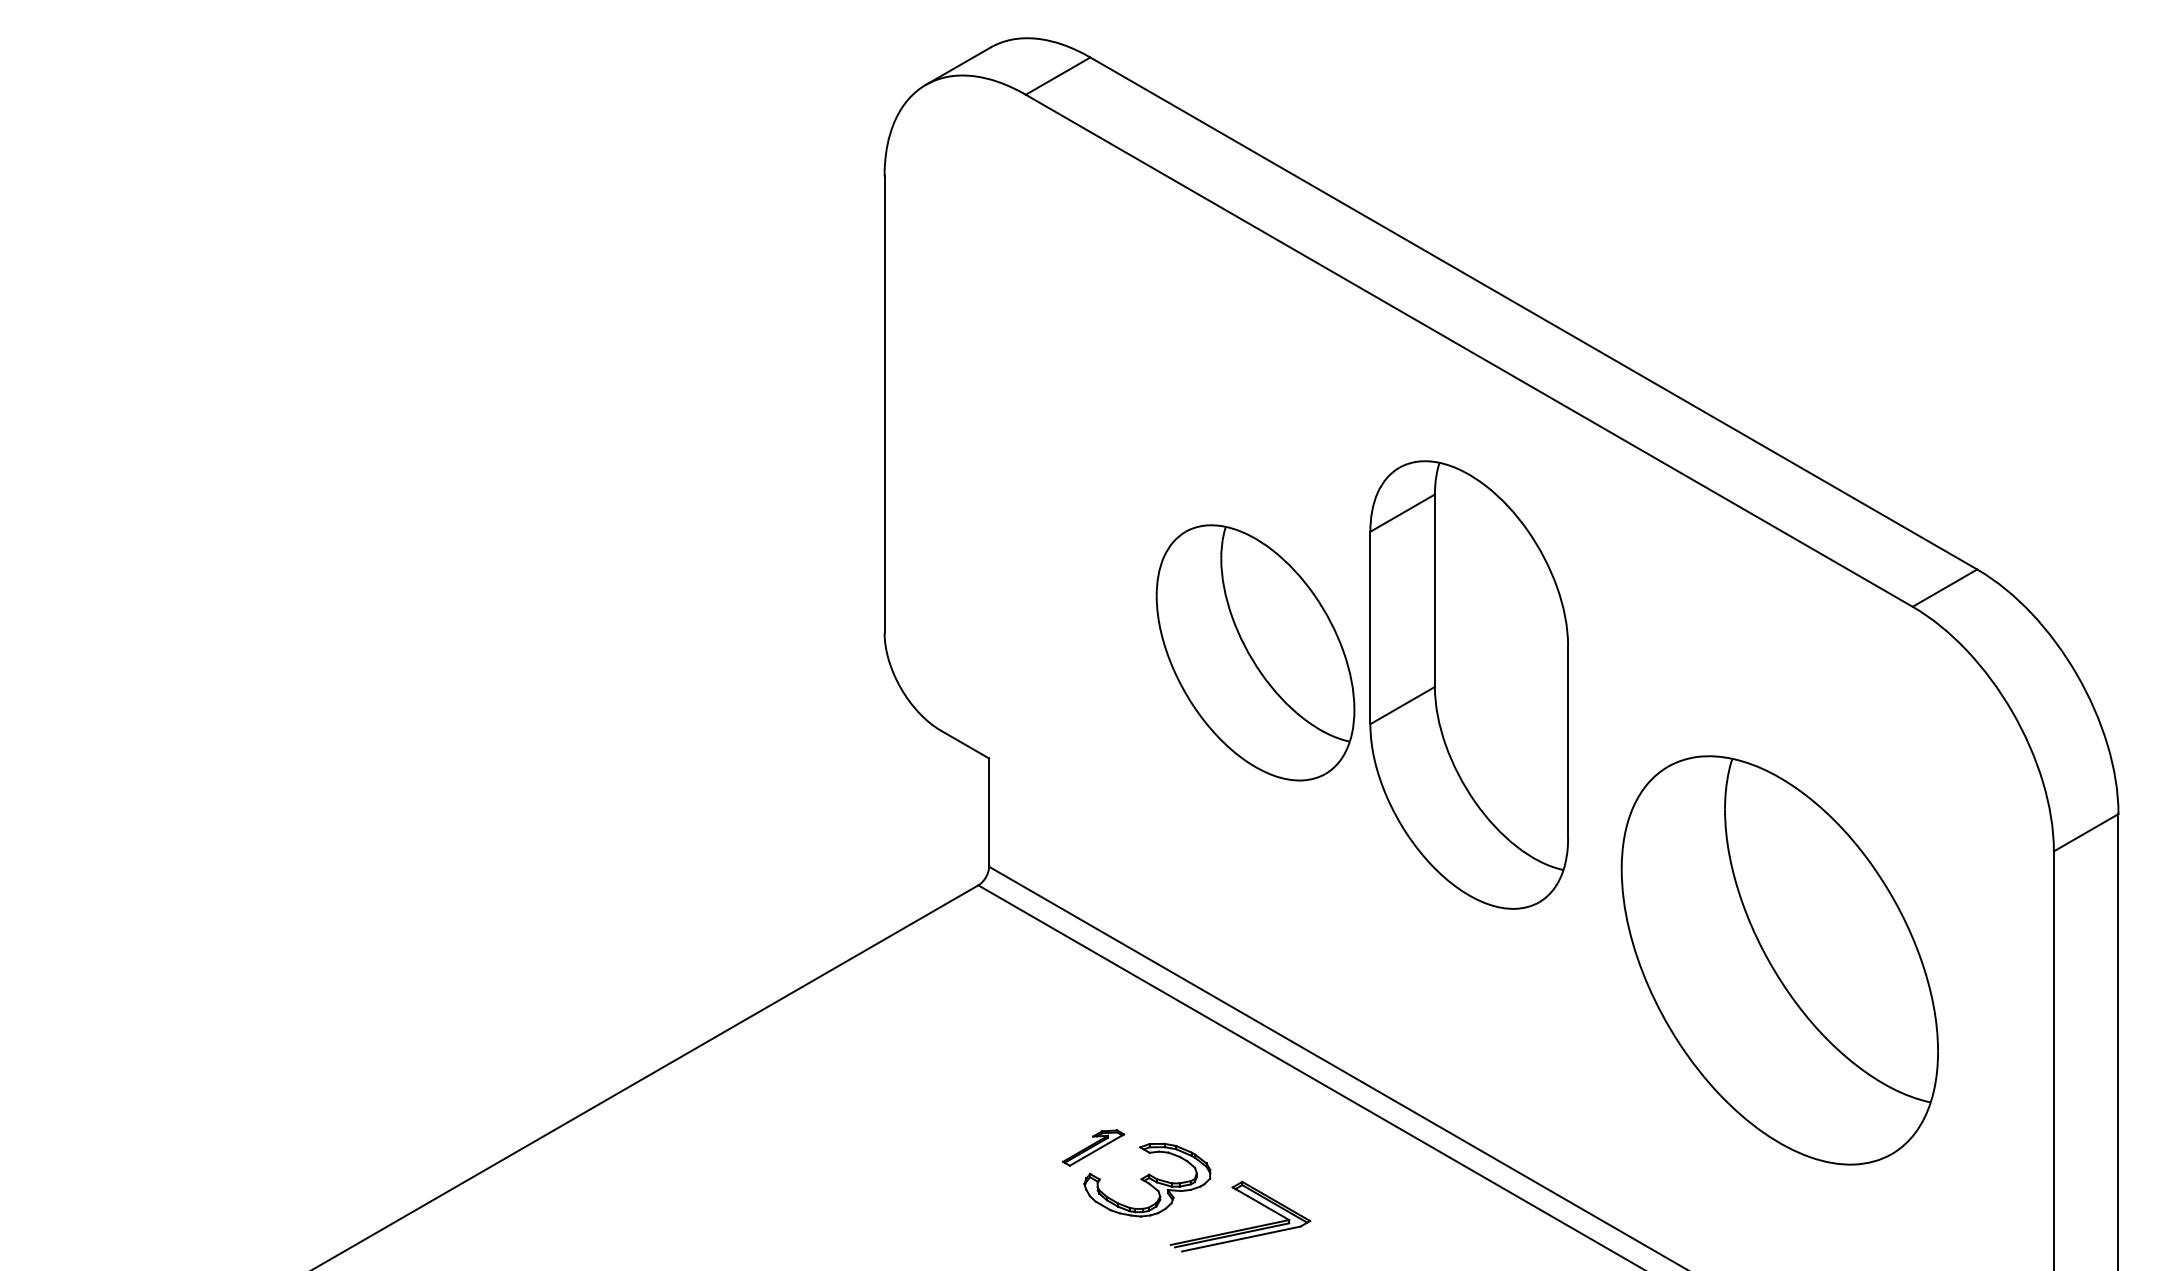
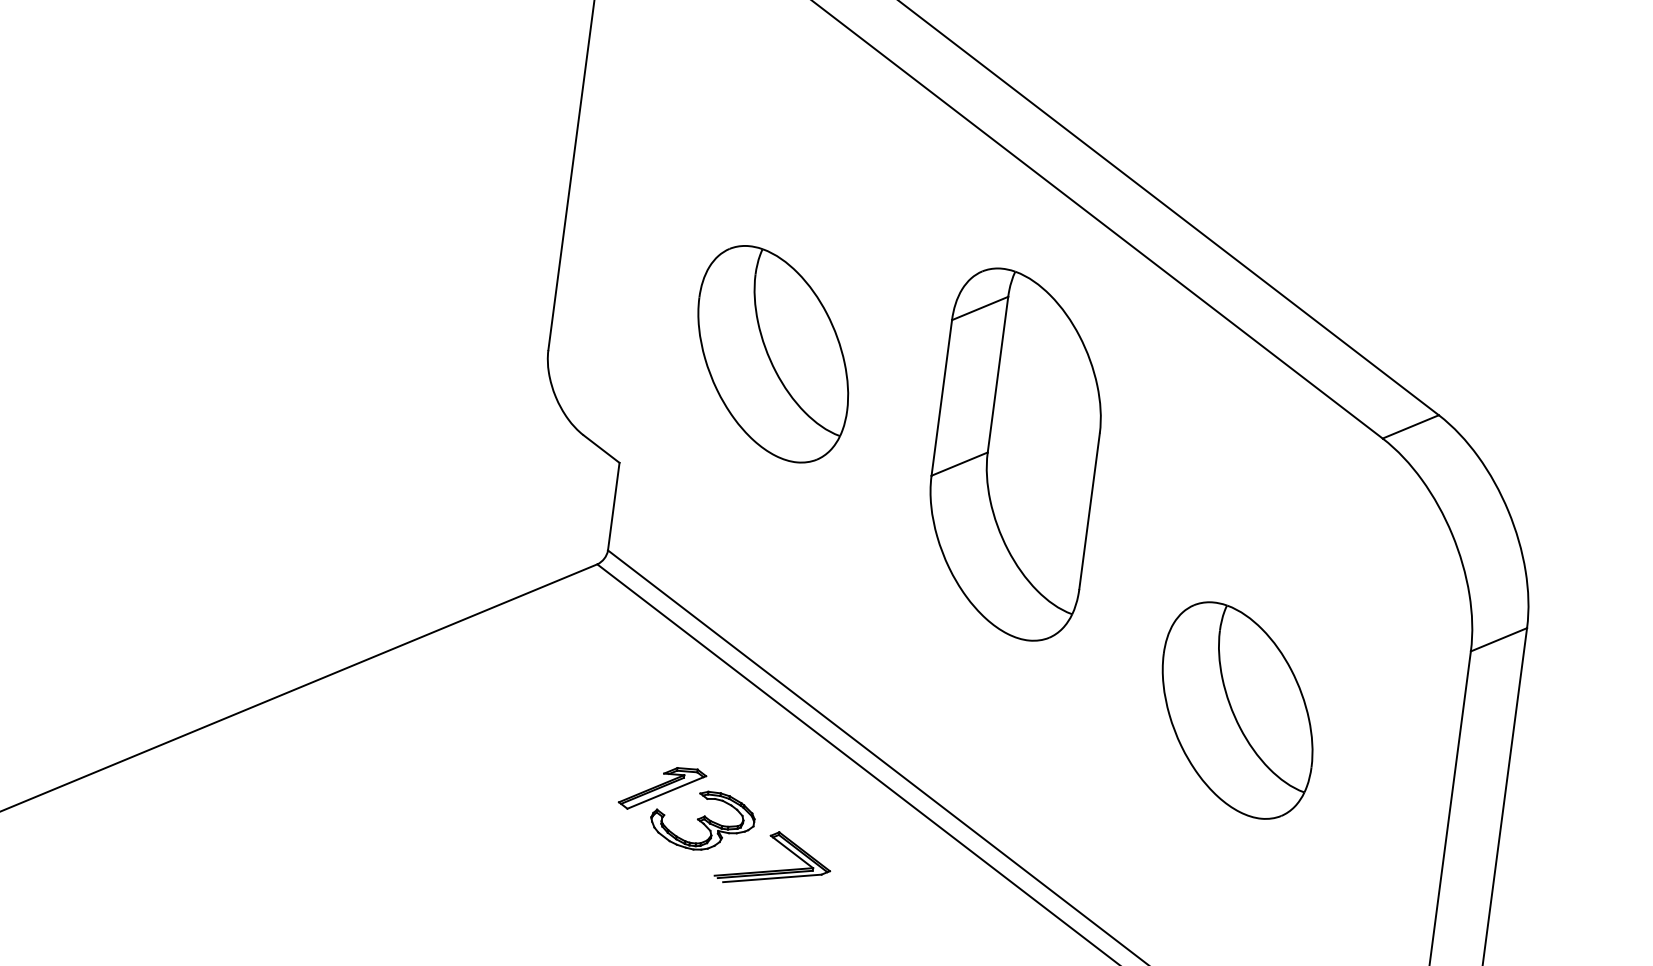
part: (1255, 652) -> (773, 353), moved
part: (1779, 960) -> (1237, 710), size x0.62
part: (1093, 1147) -> (662, 788), size x1.67

